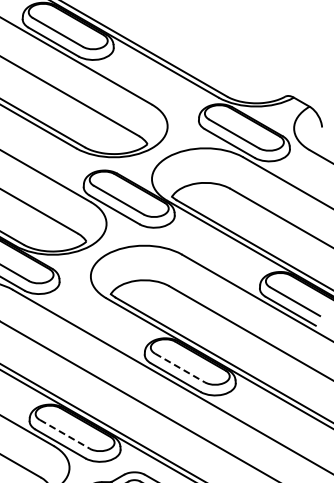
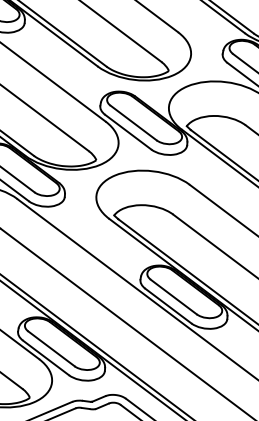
line: (180, 368) -> (174, 297), dashed -> solid
line: (64, 434) -> (51, 348), dashed -> solid

